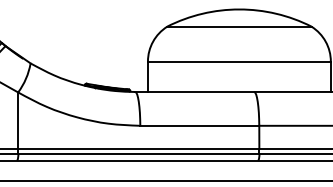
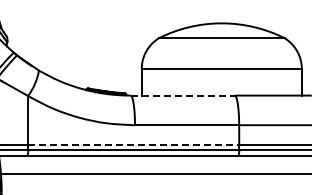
line: (195, 91) -> (183, 95), solid -> dashed
line: (138, 148) -> (133, 145), solid -> dashed

